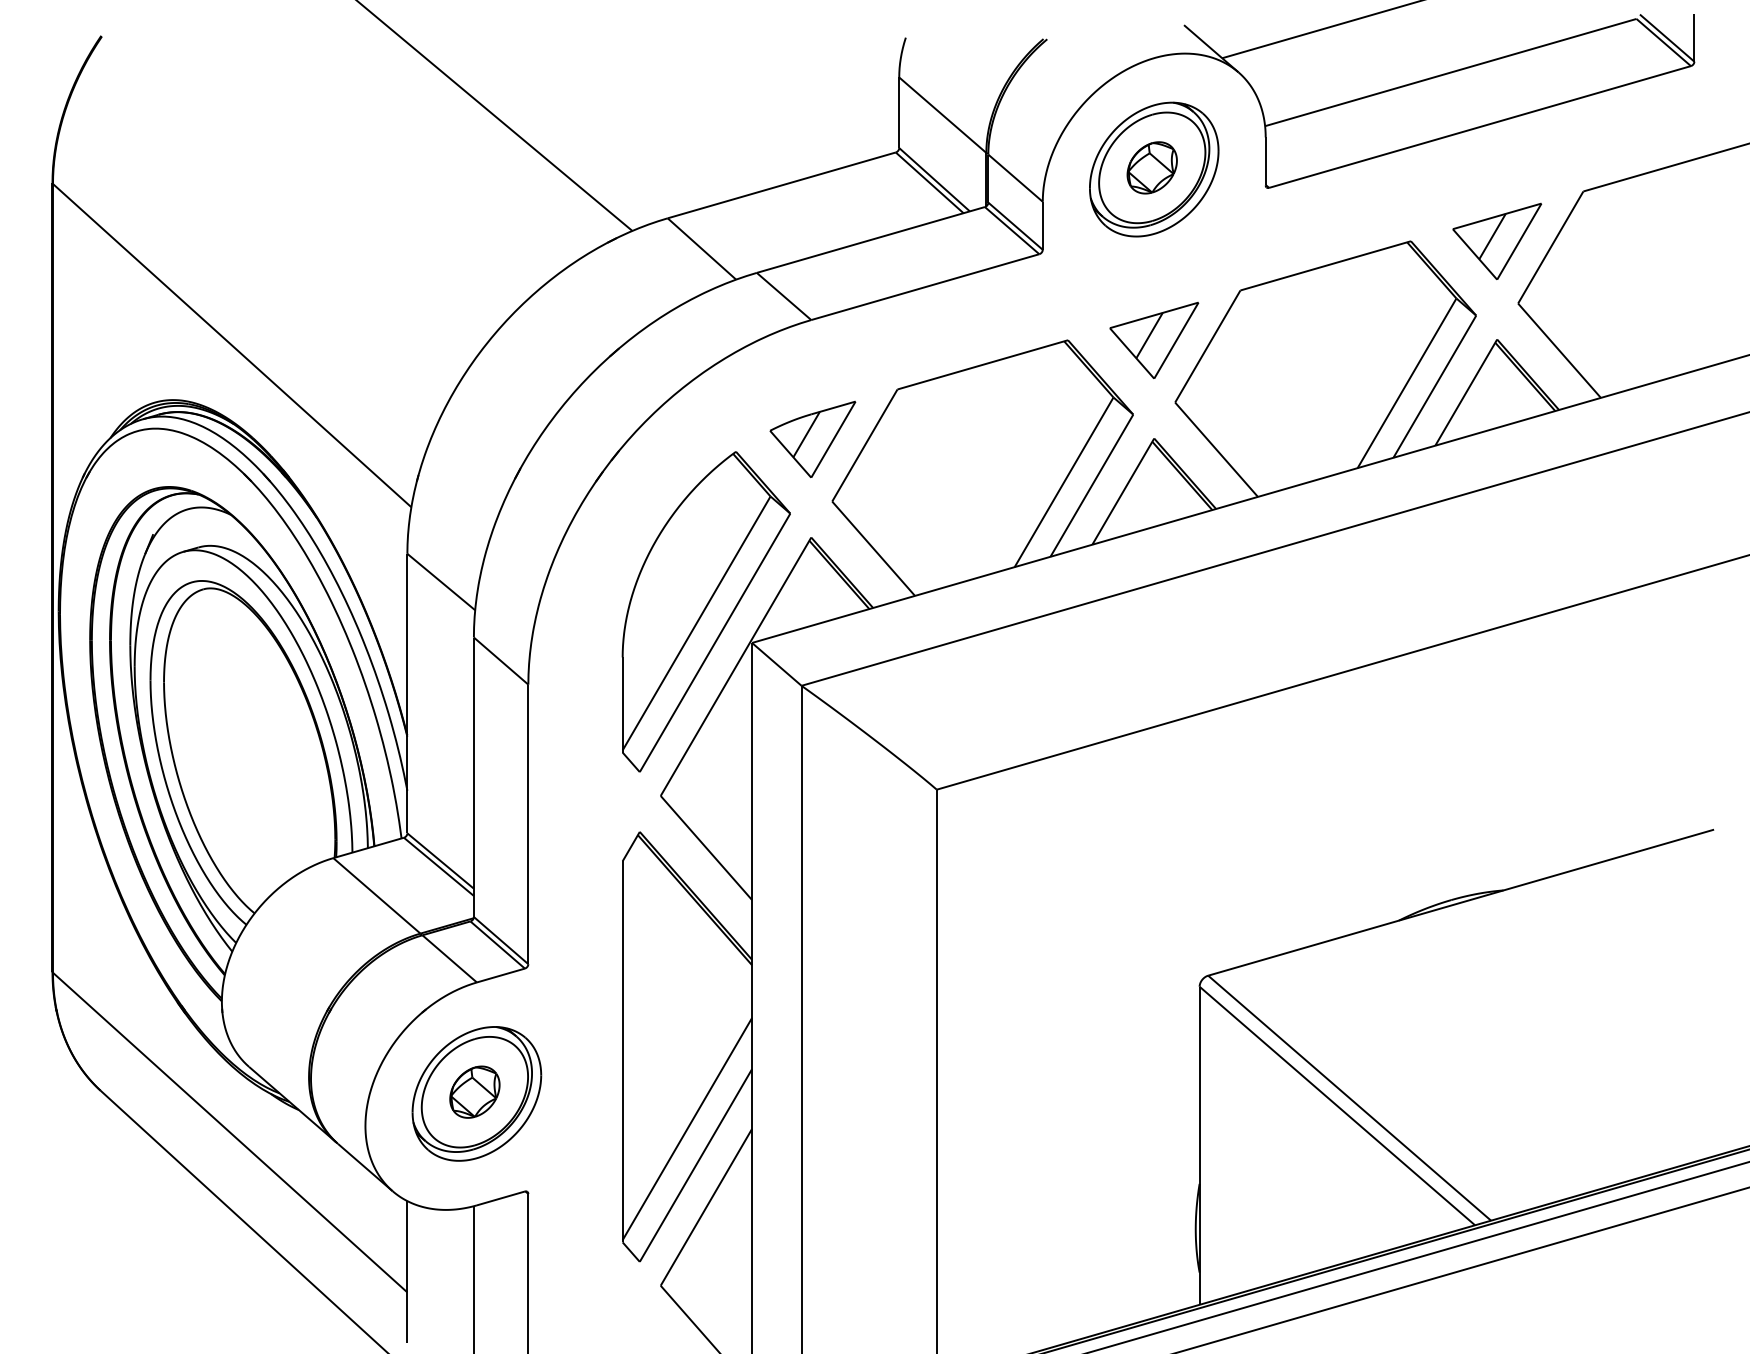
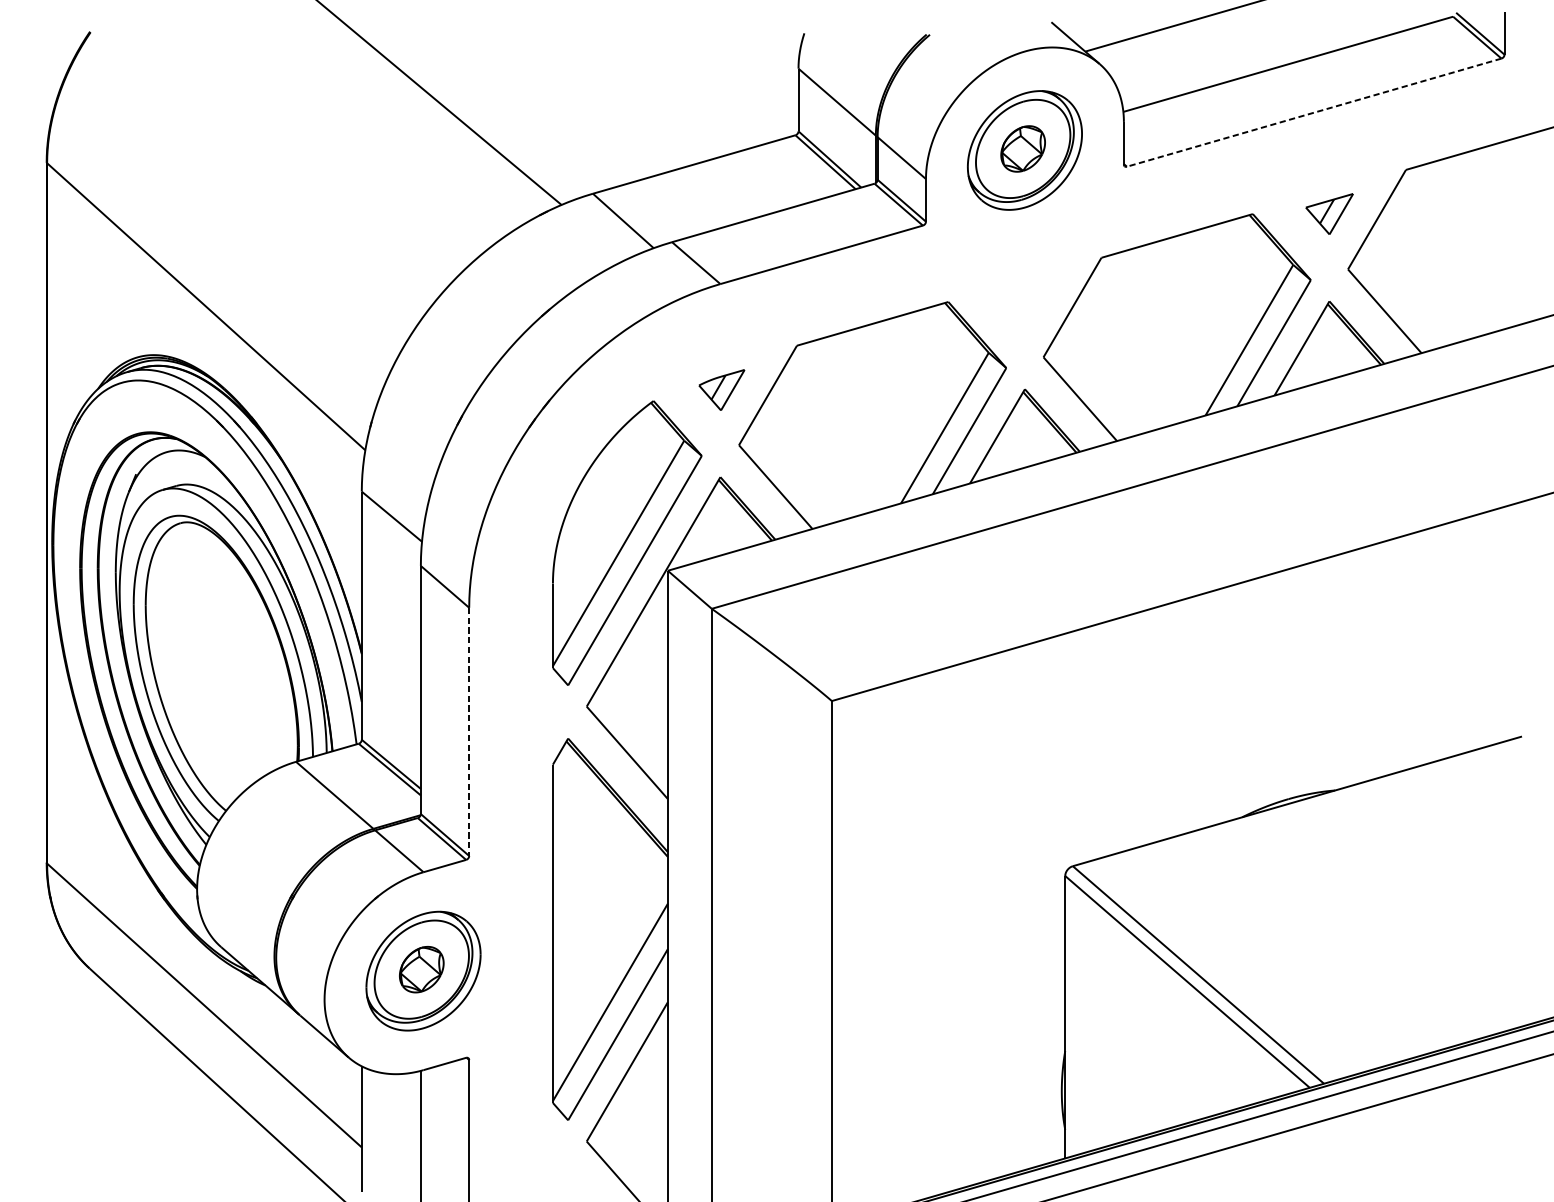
line: (1480, 127) -> (1314, 113), solid -> dashed
part: (1497, 240) -> (1329, 213), size x0.6
part: (1154, 340) -> (1025, 302), removed
part: (812, 439) -> (721, 390), size x0.6
line: (528, 824) -> (469, 731), solid -> dashed

